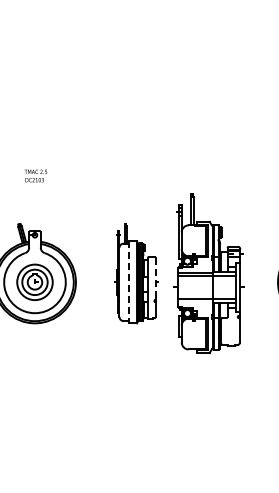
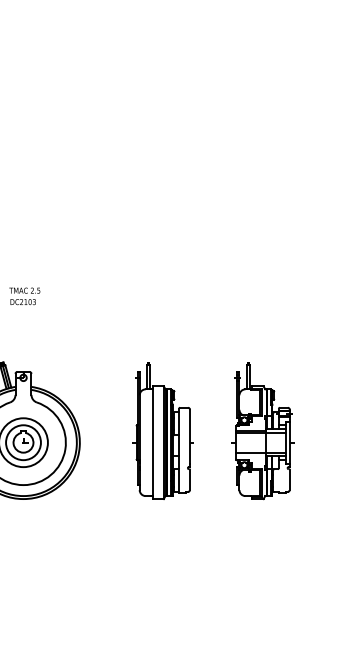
part: (208, 273) -> (262, 430), size x0.62
line: (156, 278) -> (190, 437), dashed -> solid
line: (128, 282) -> (152, 442), dashed -> solid

